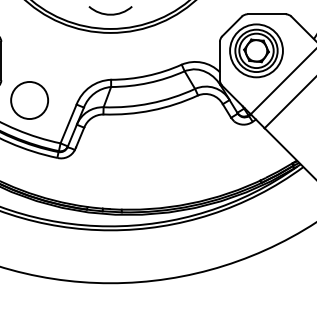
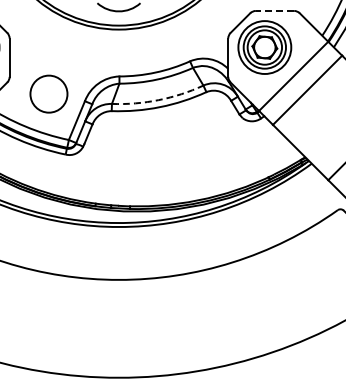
line: (266, 13) -> (274, 10), solid -> dashed
circle: (29, 99) -> (48, 93), moved
arc: (150, 103) -> (158, 100), solid -> dashed

